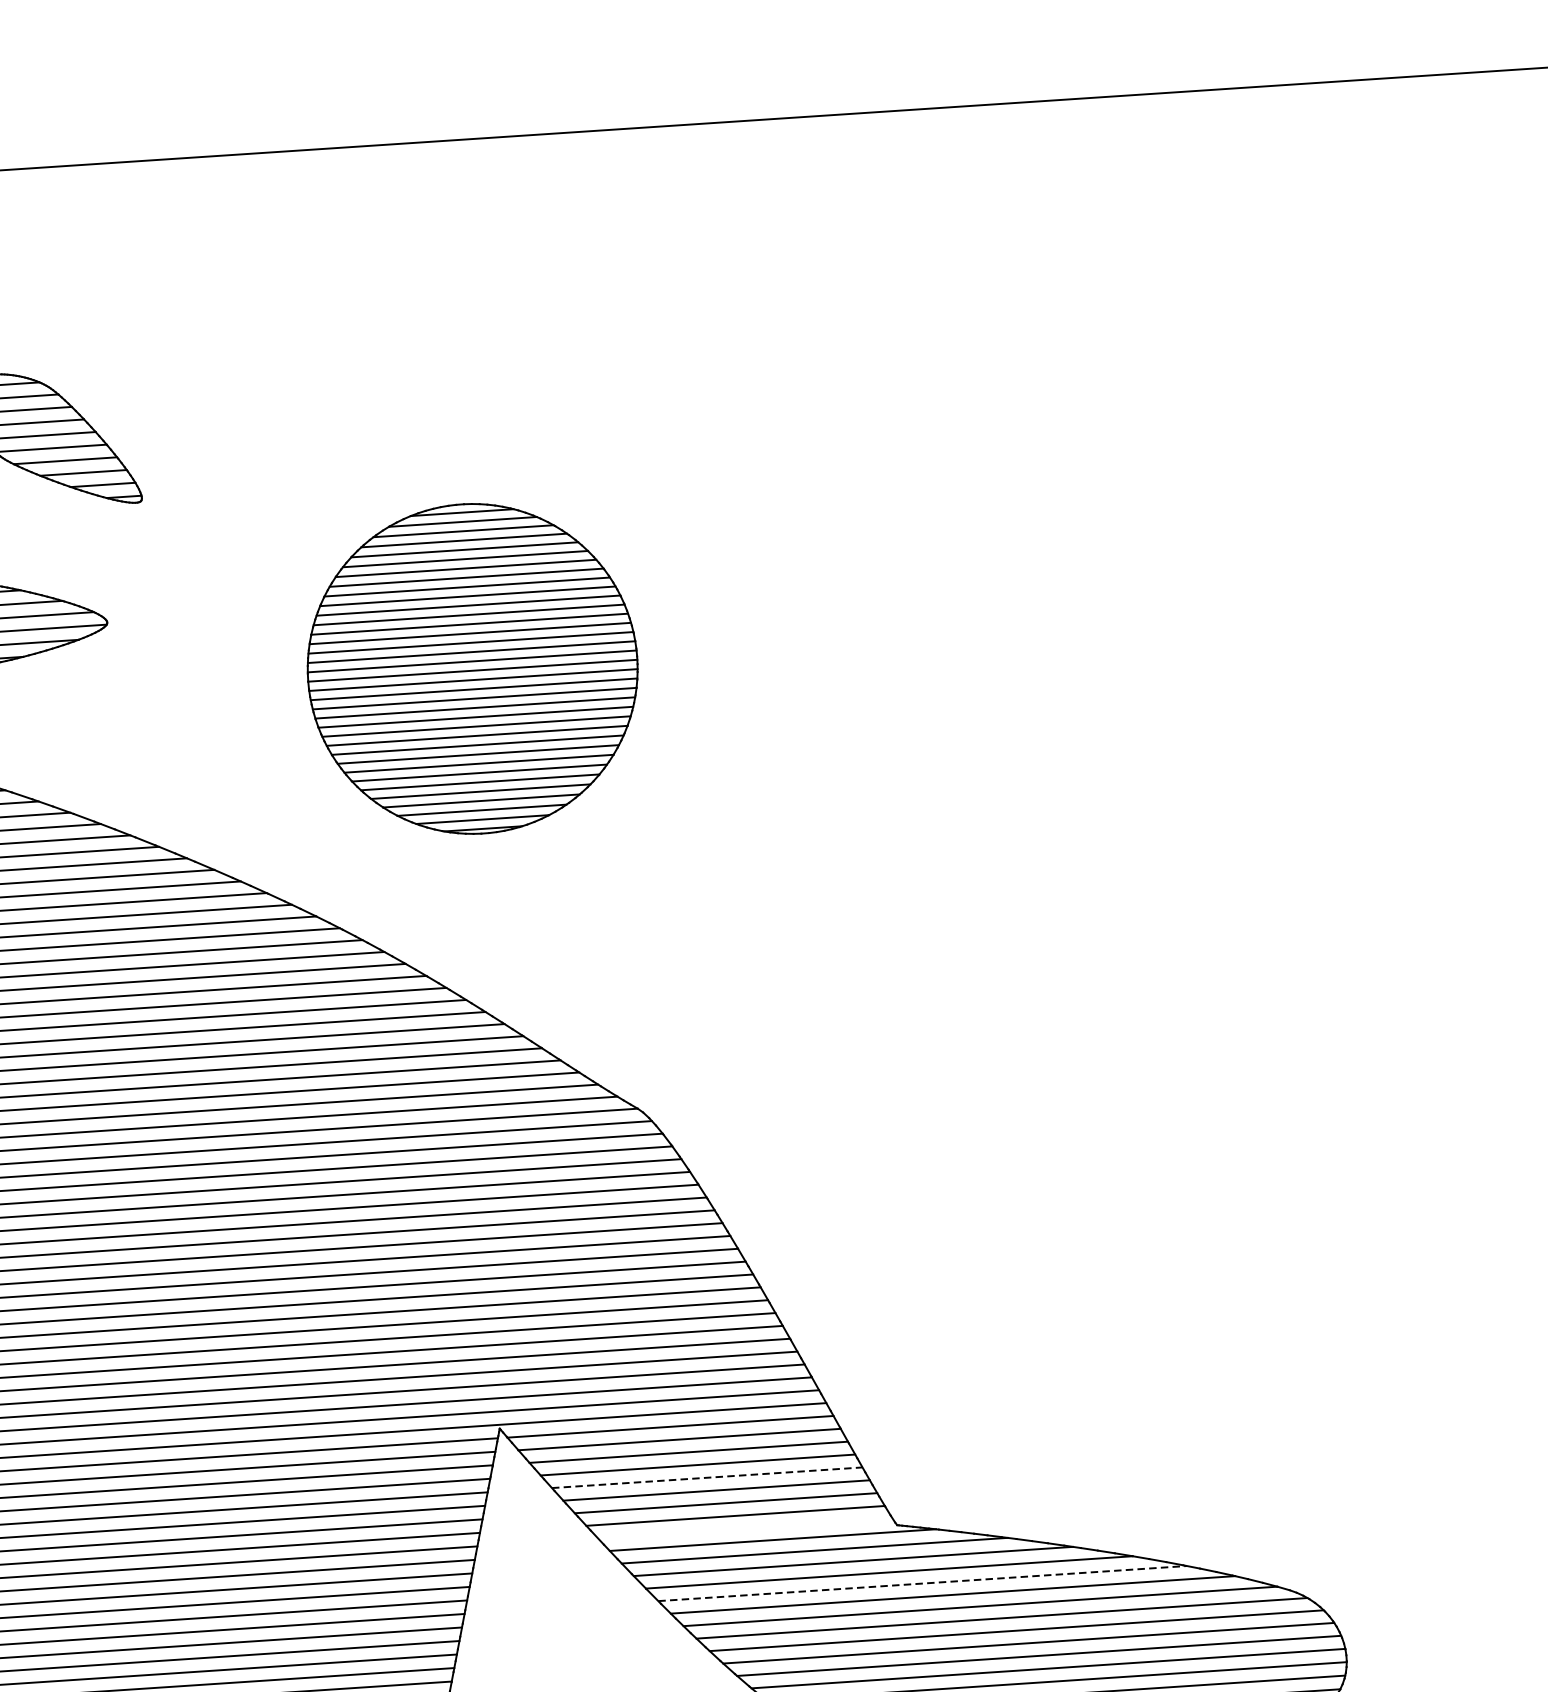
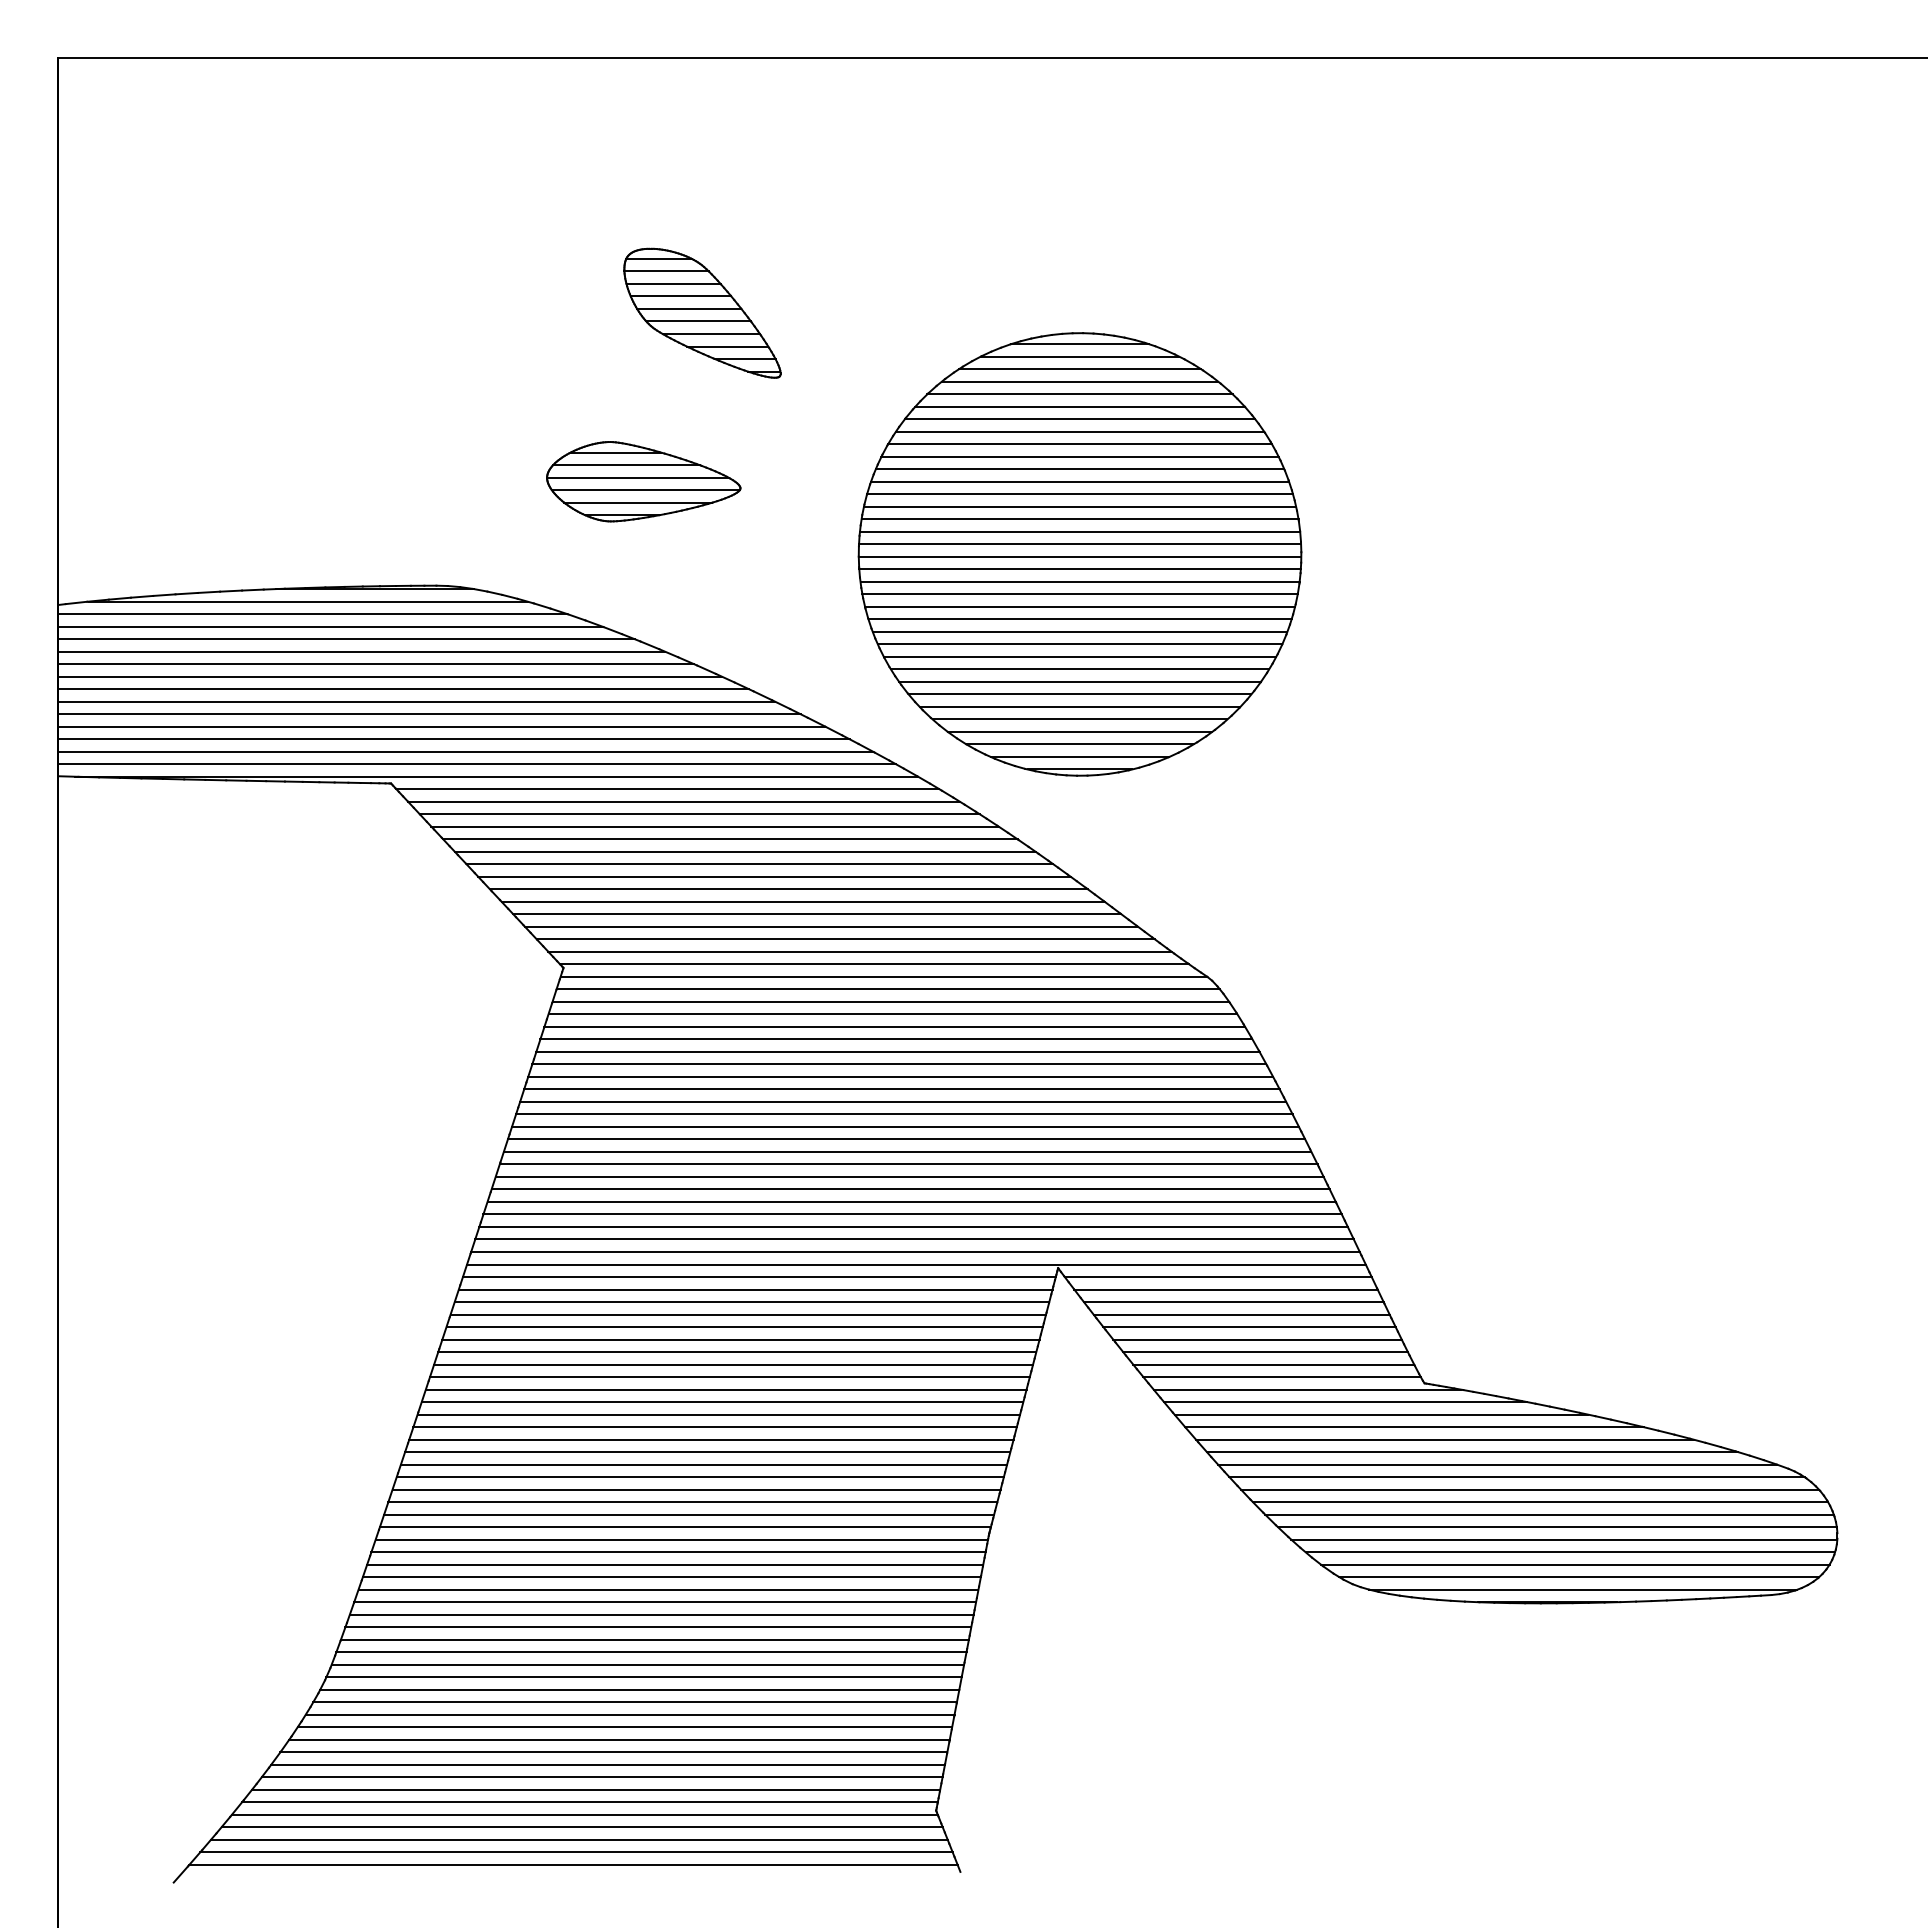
part: (472, 669) -> (1079, 554), size x1.43
line: (708, 1478) -> (1250, 1327), dashed -> solid
line: (744, 1529) -> (1281, 1377), added
line: (922, 1583) -> (1444, 1439), dashed -> solid

